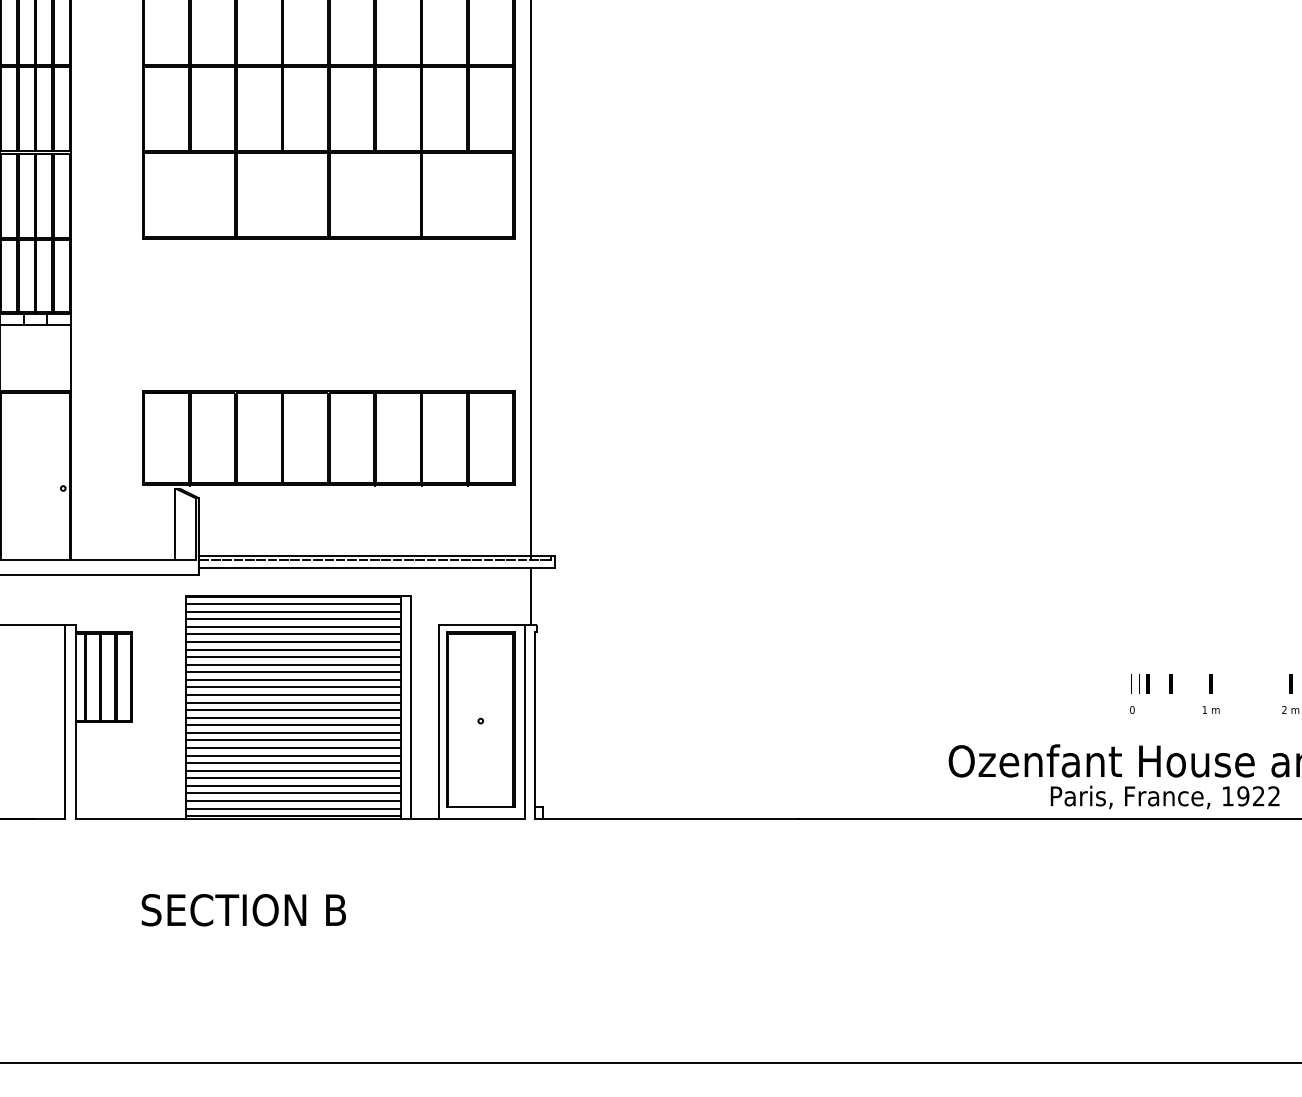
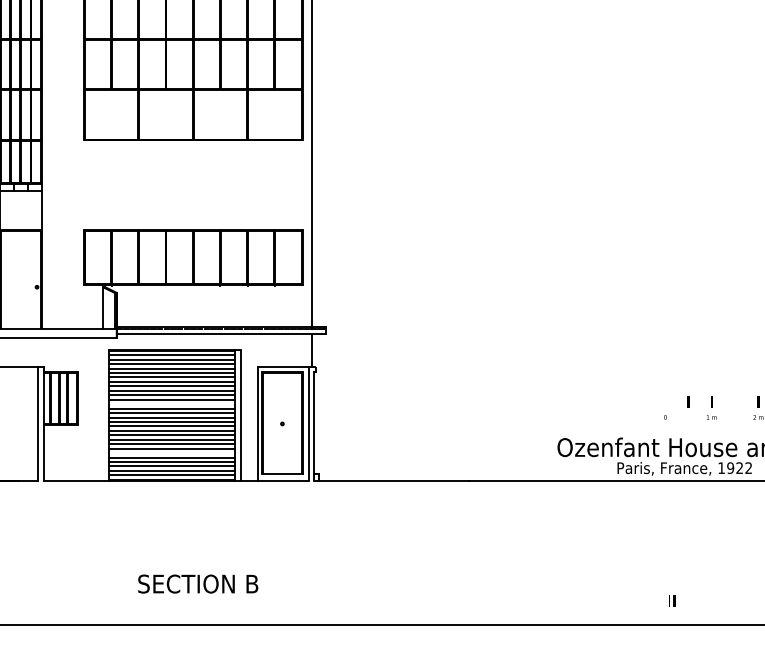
part: (1144, 682) -> (672, 600), moved
line: (293, 688) -> (172, 404), removed
line: (293, 771) -> (172, 453), removed
text: (244, 909) -> (198, 583), moved

